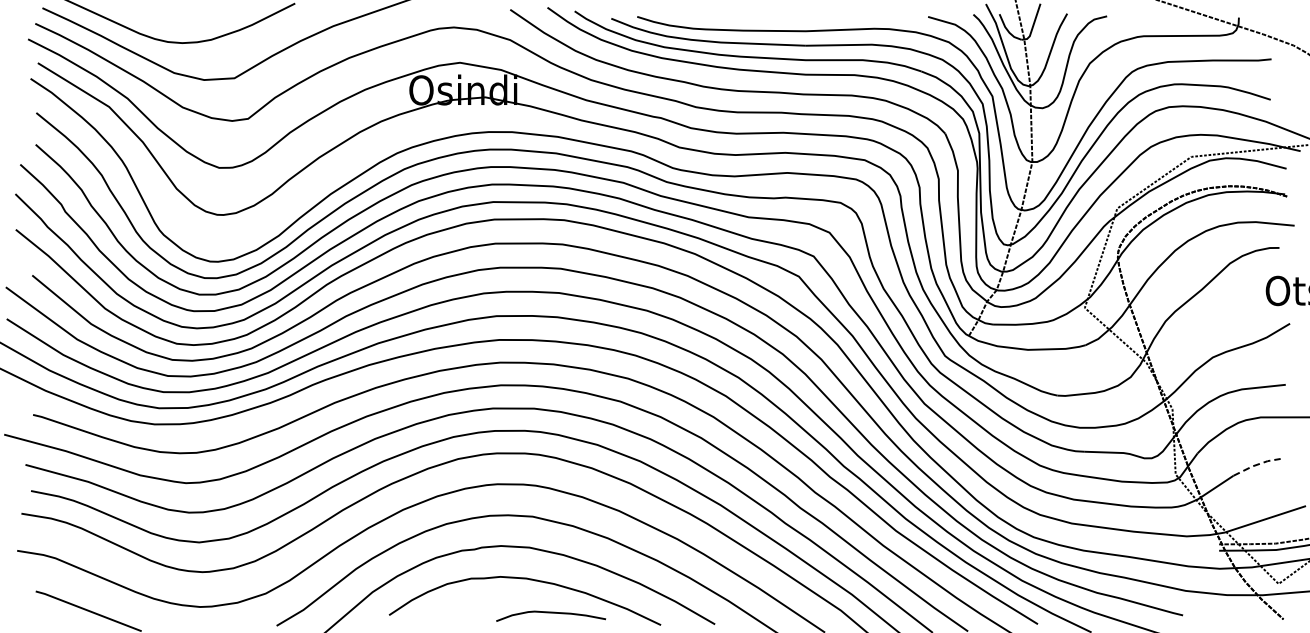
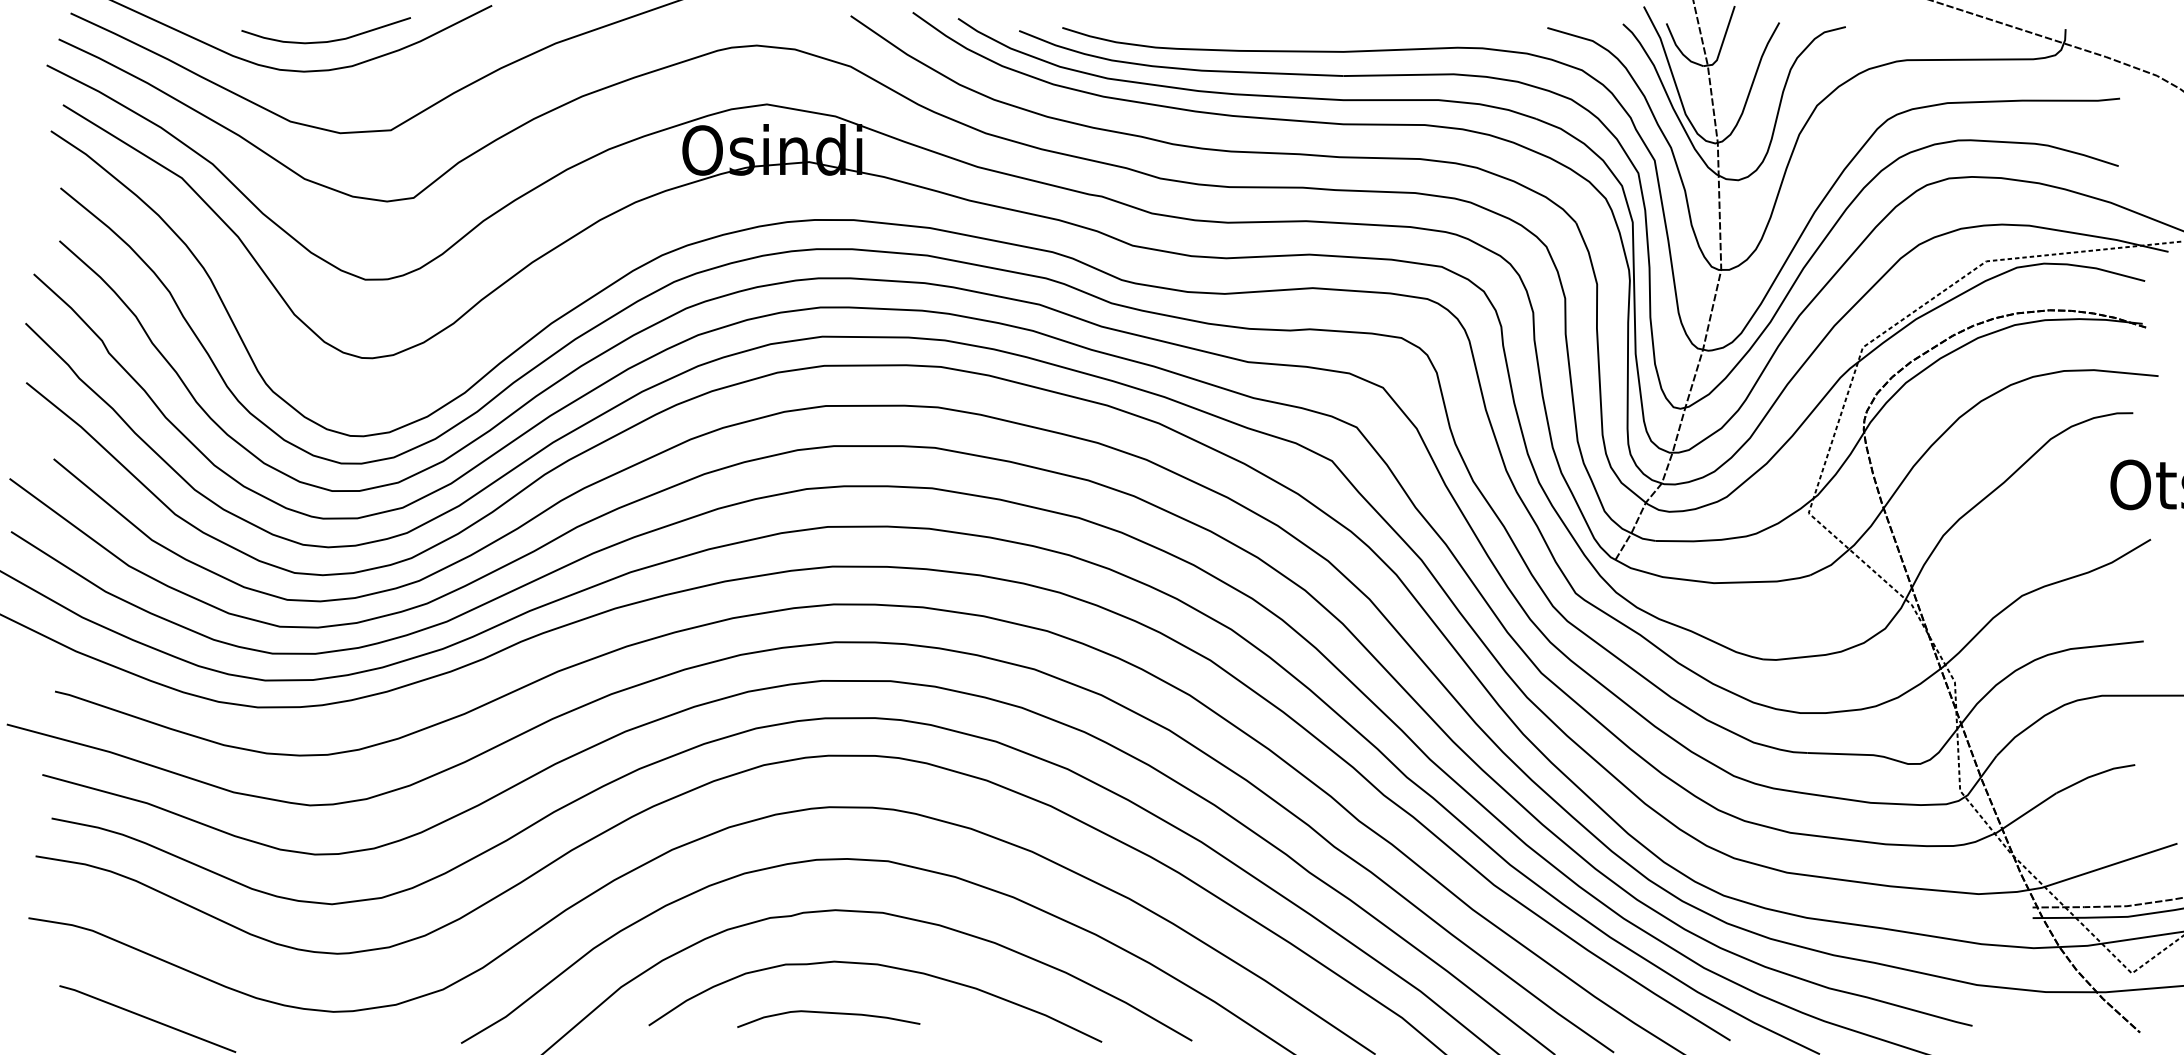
curve: (195, 24) -> (325, 40), added
line: (1256, 464) -> (2094, 774), dashed -> solid
curve: (551, 613) -> (829, 1014), moved

